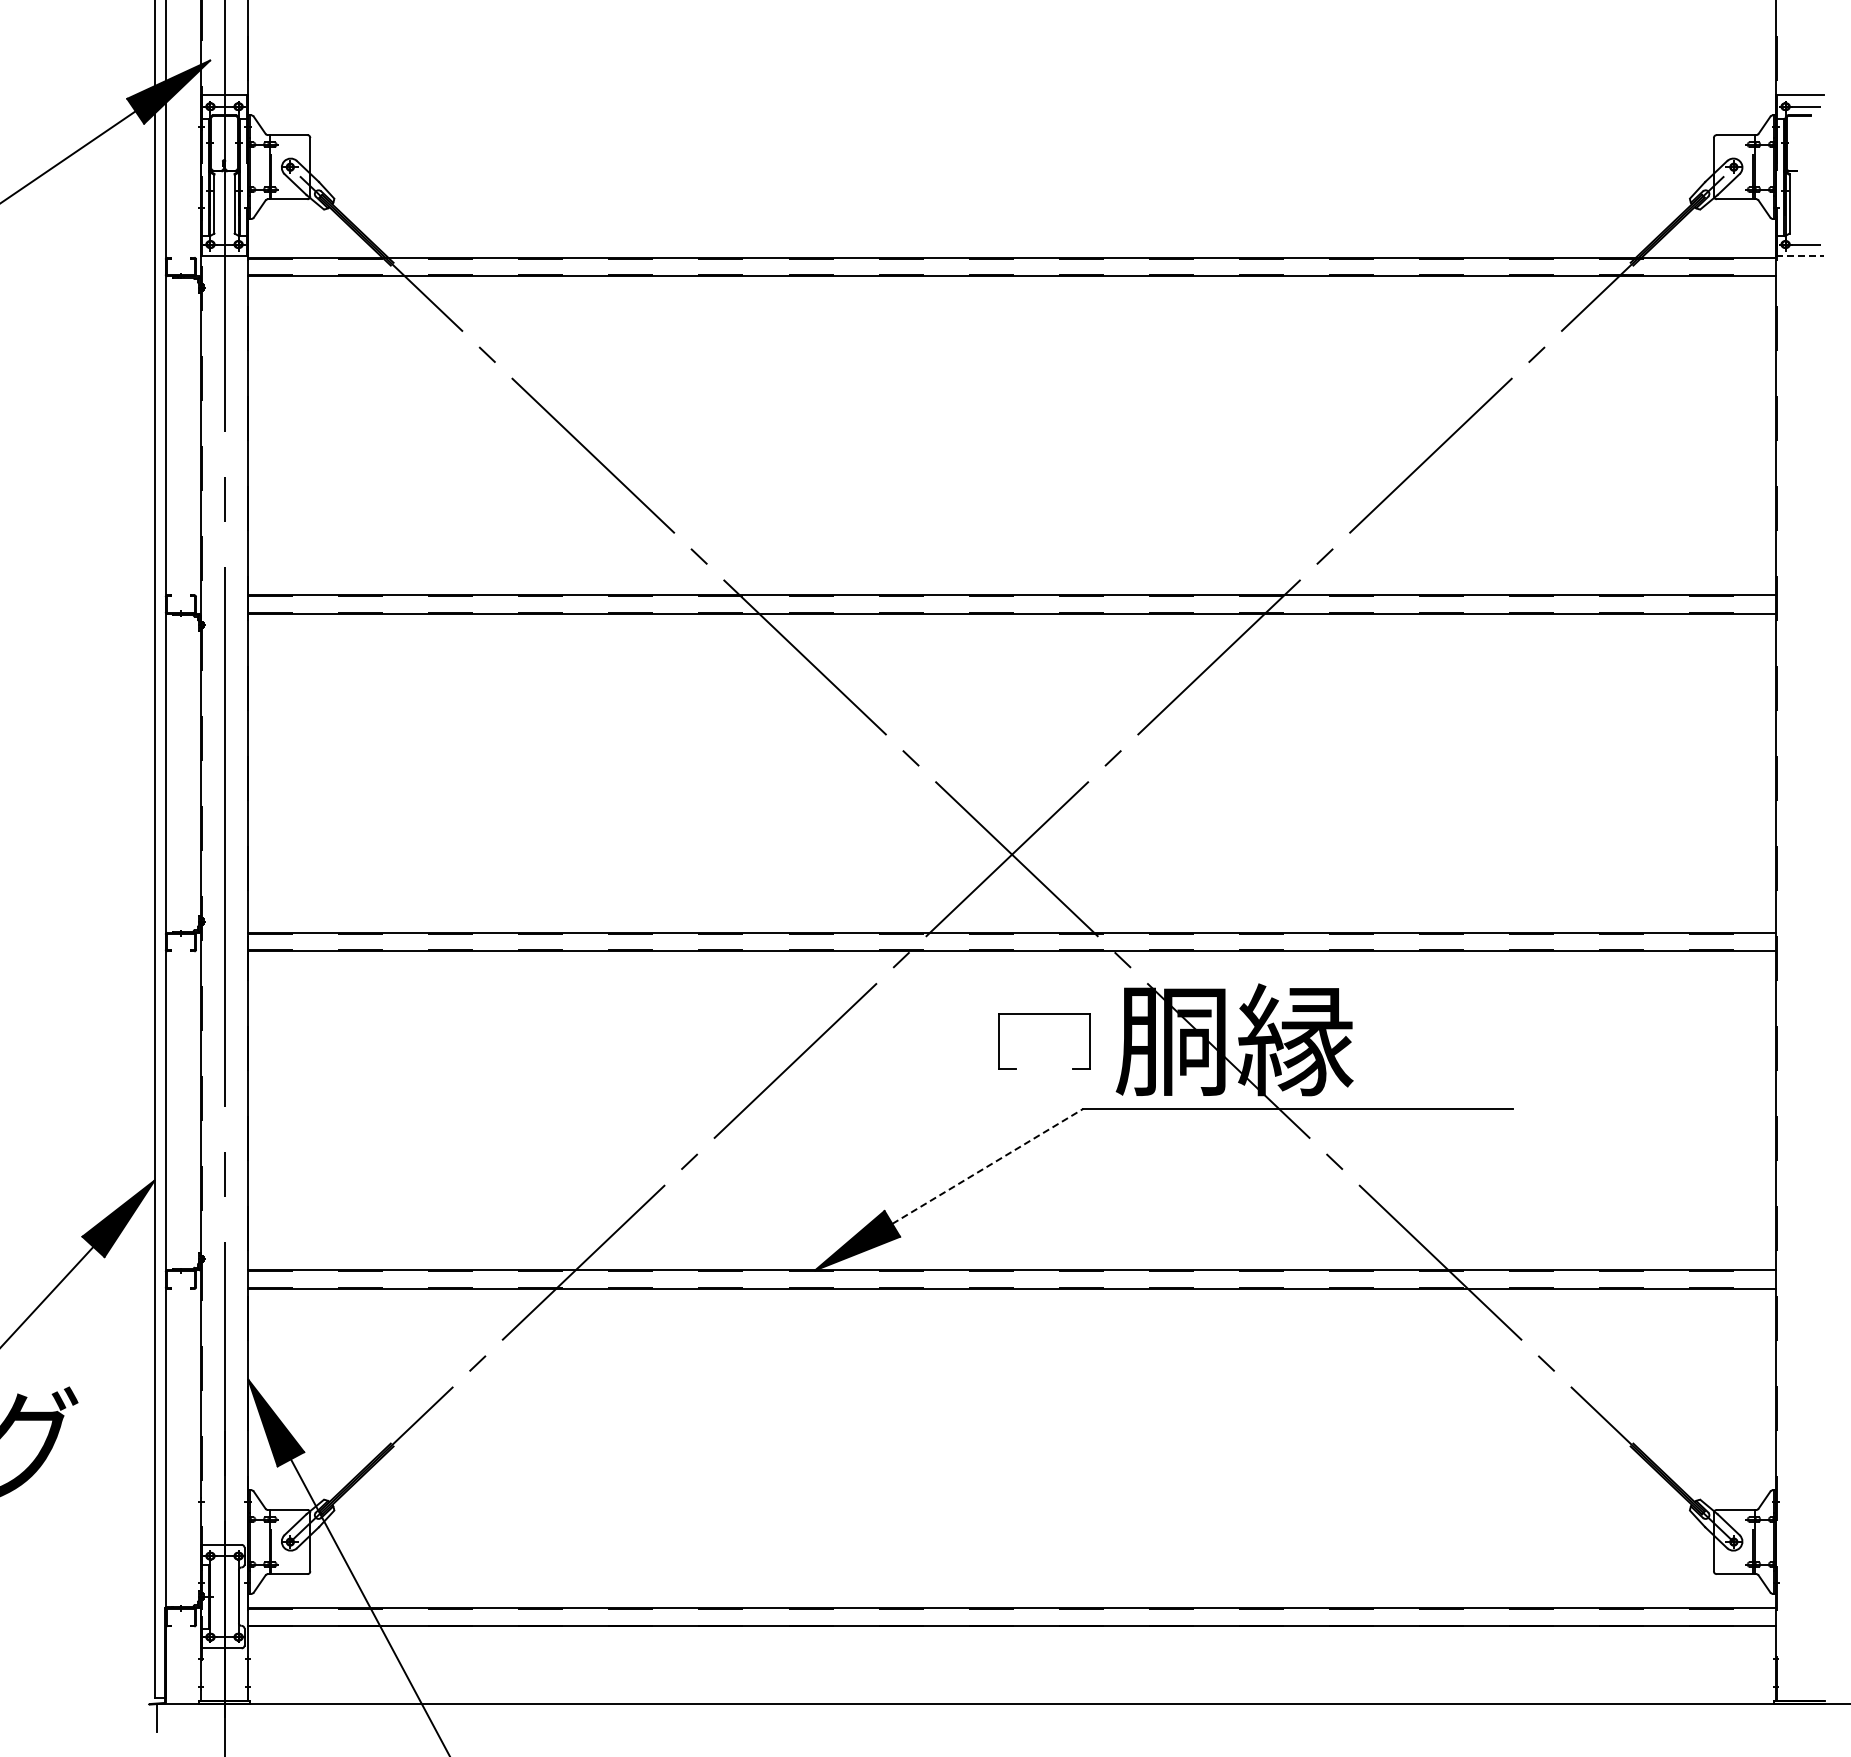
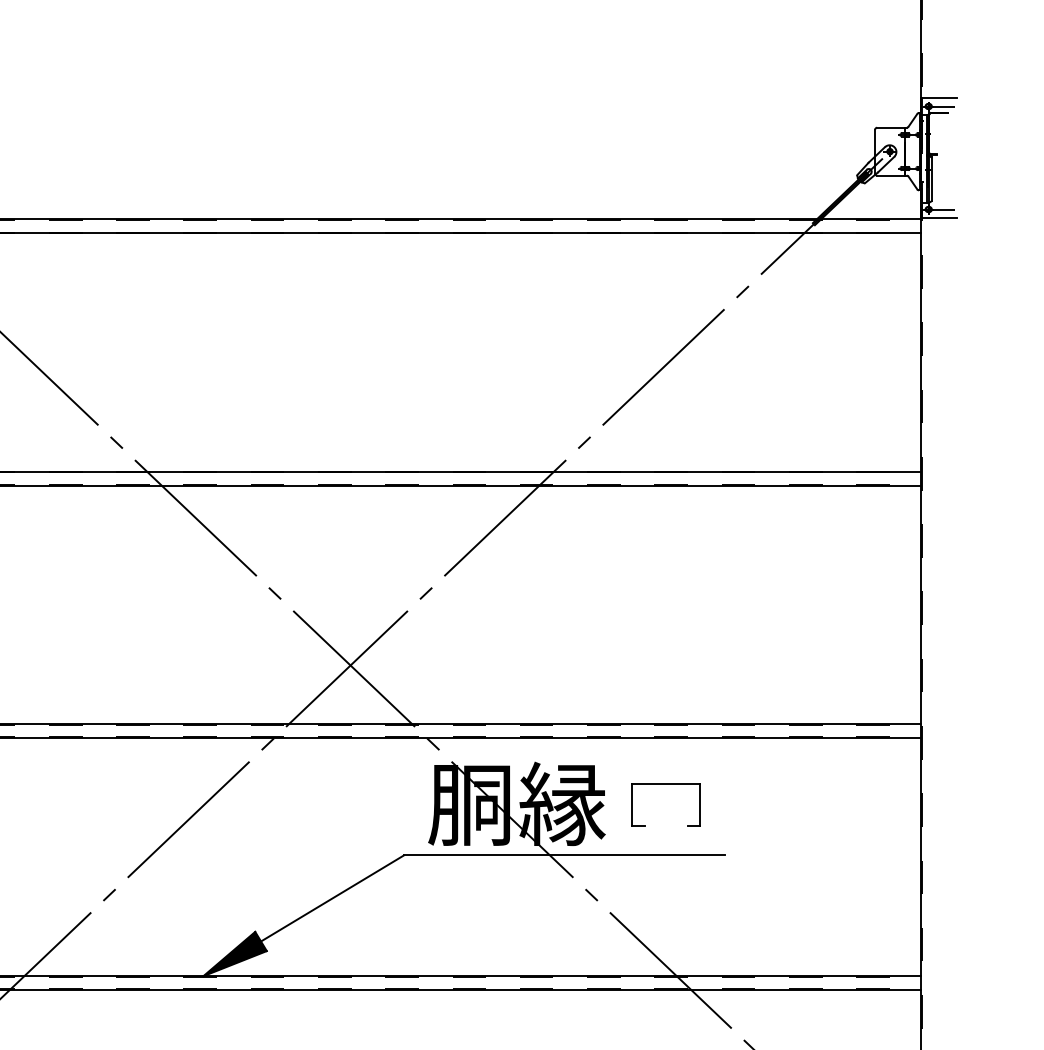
line: (1799, 255) -> (939, 217), dashed -> solid
part: (1044, 1014) -> (666, 784), moved
line: (987, 1166) -> (332, 898), dashed -> solid

